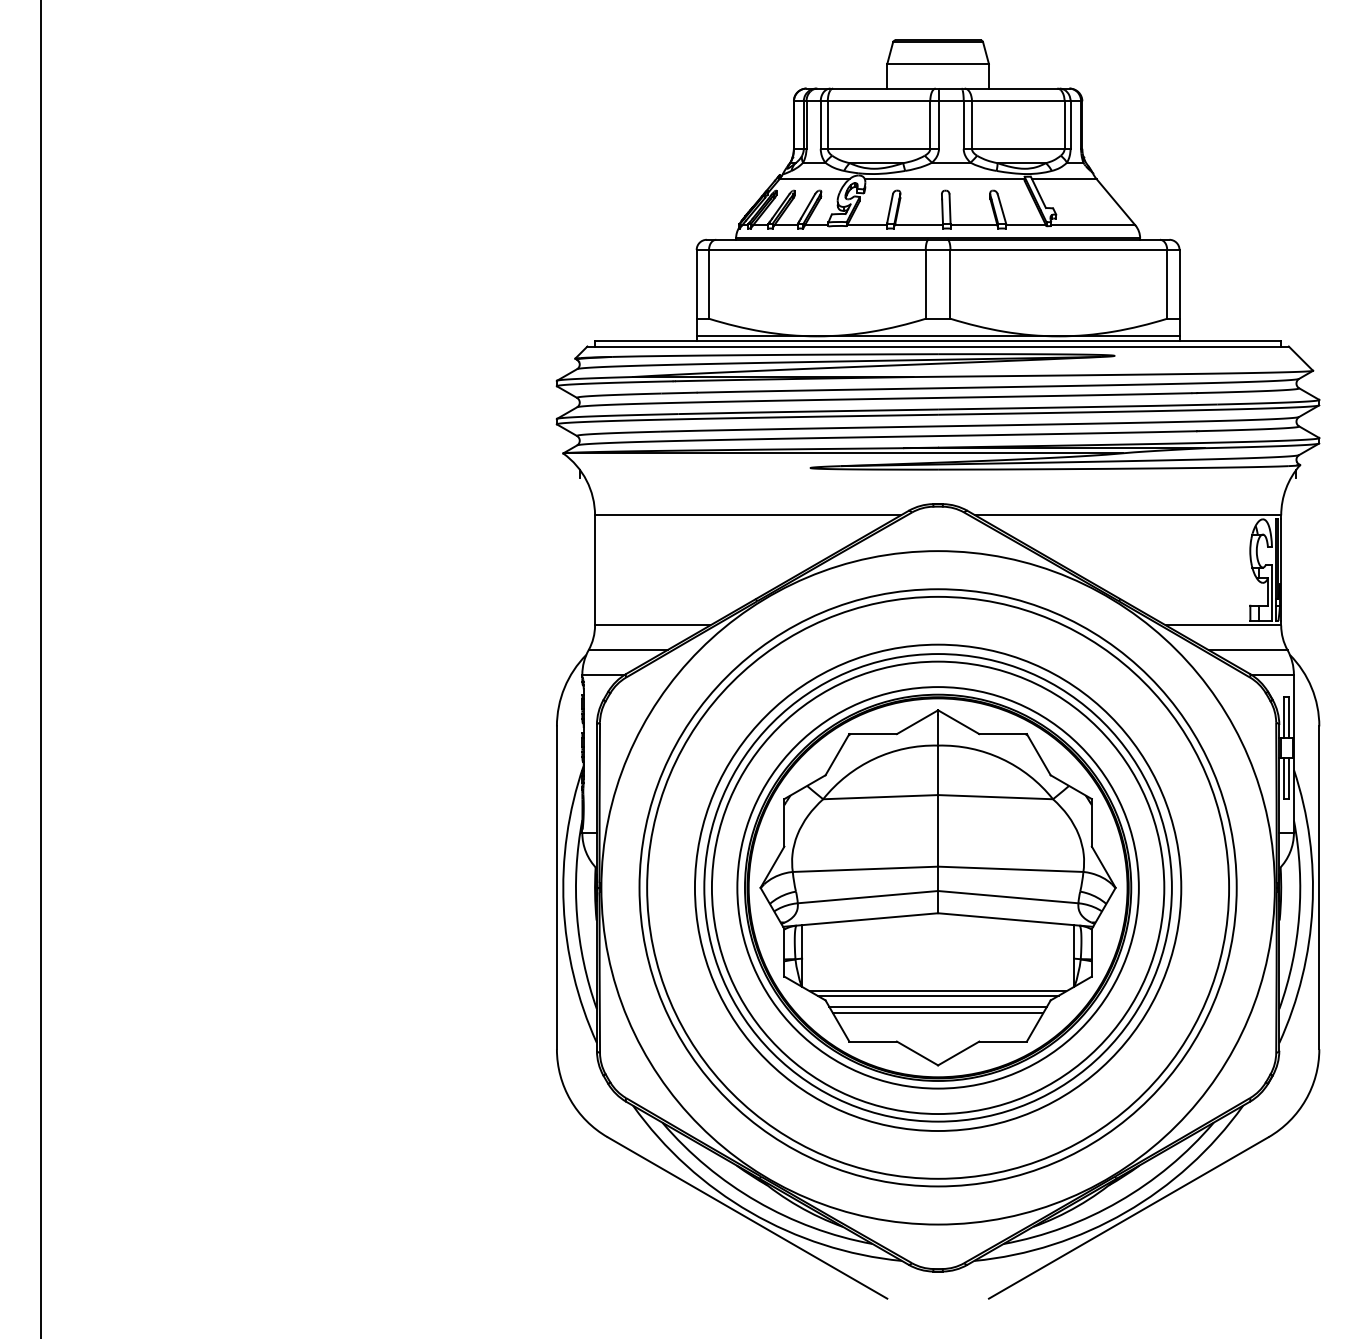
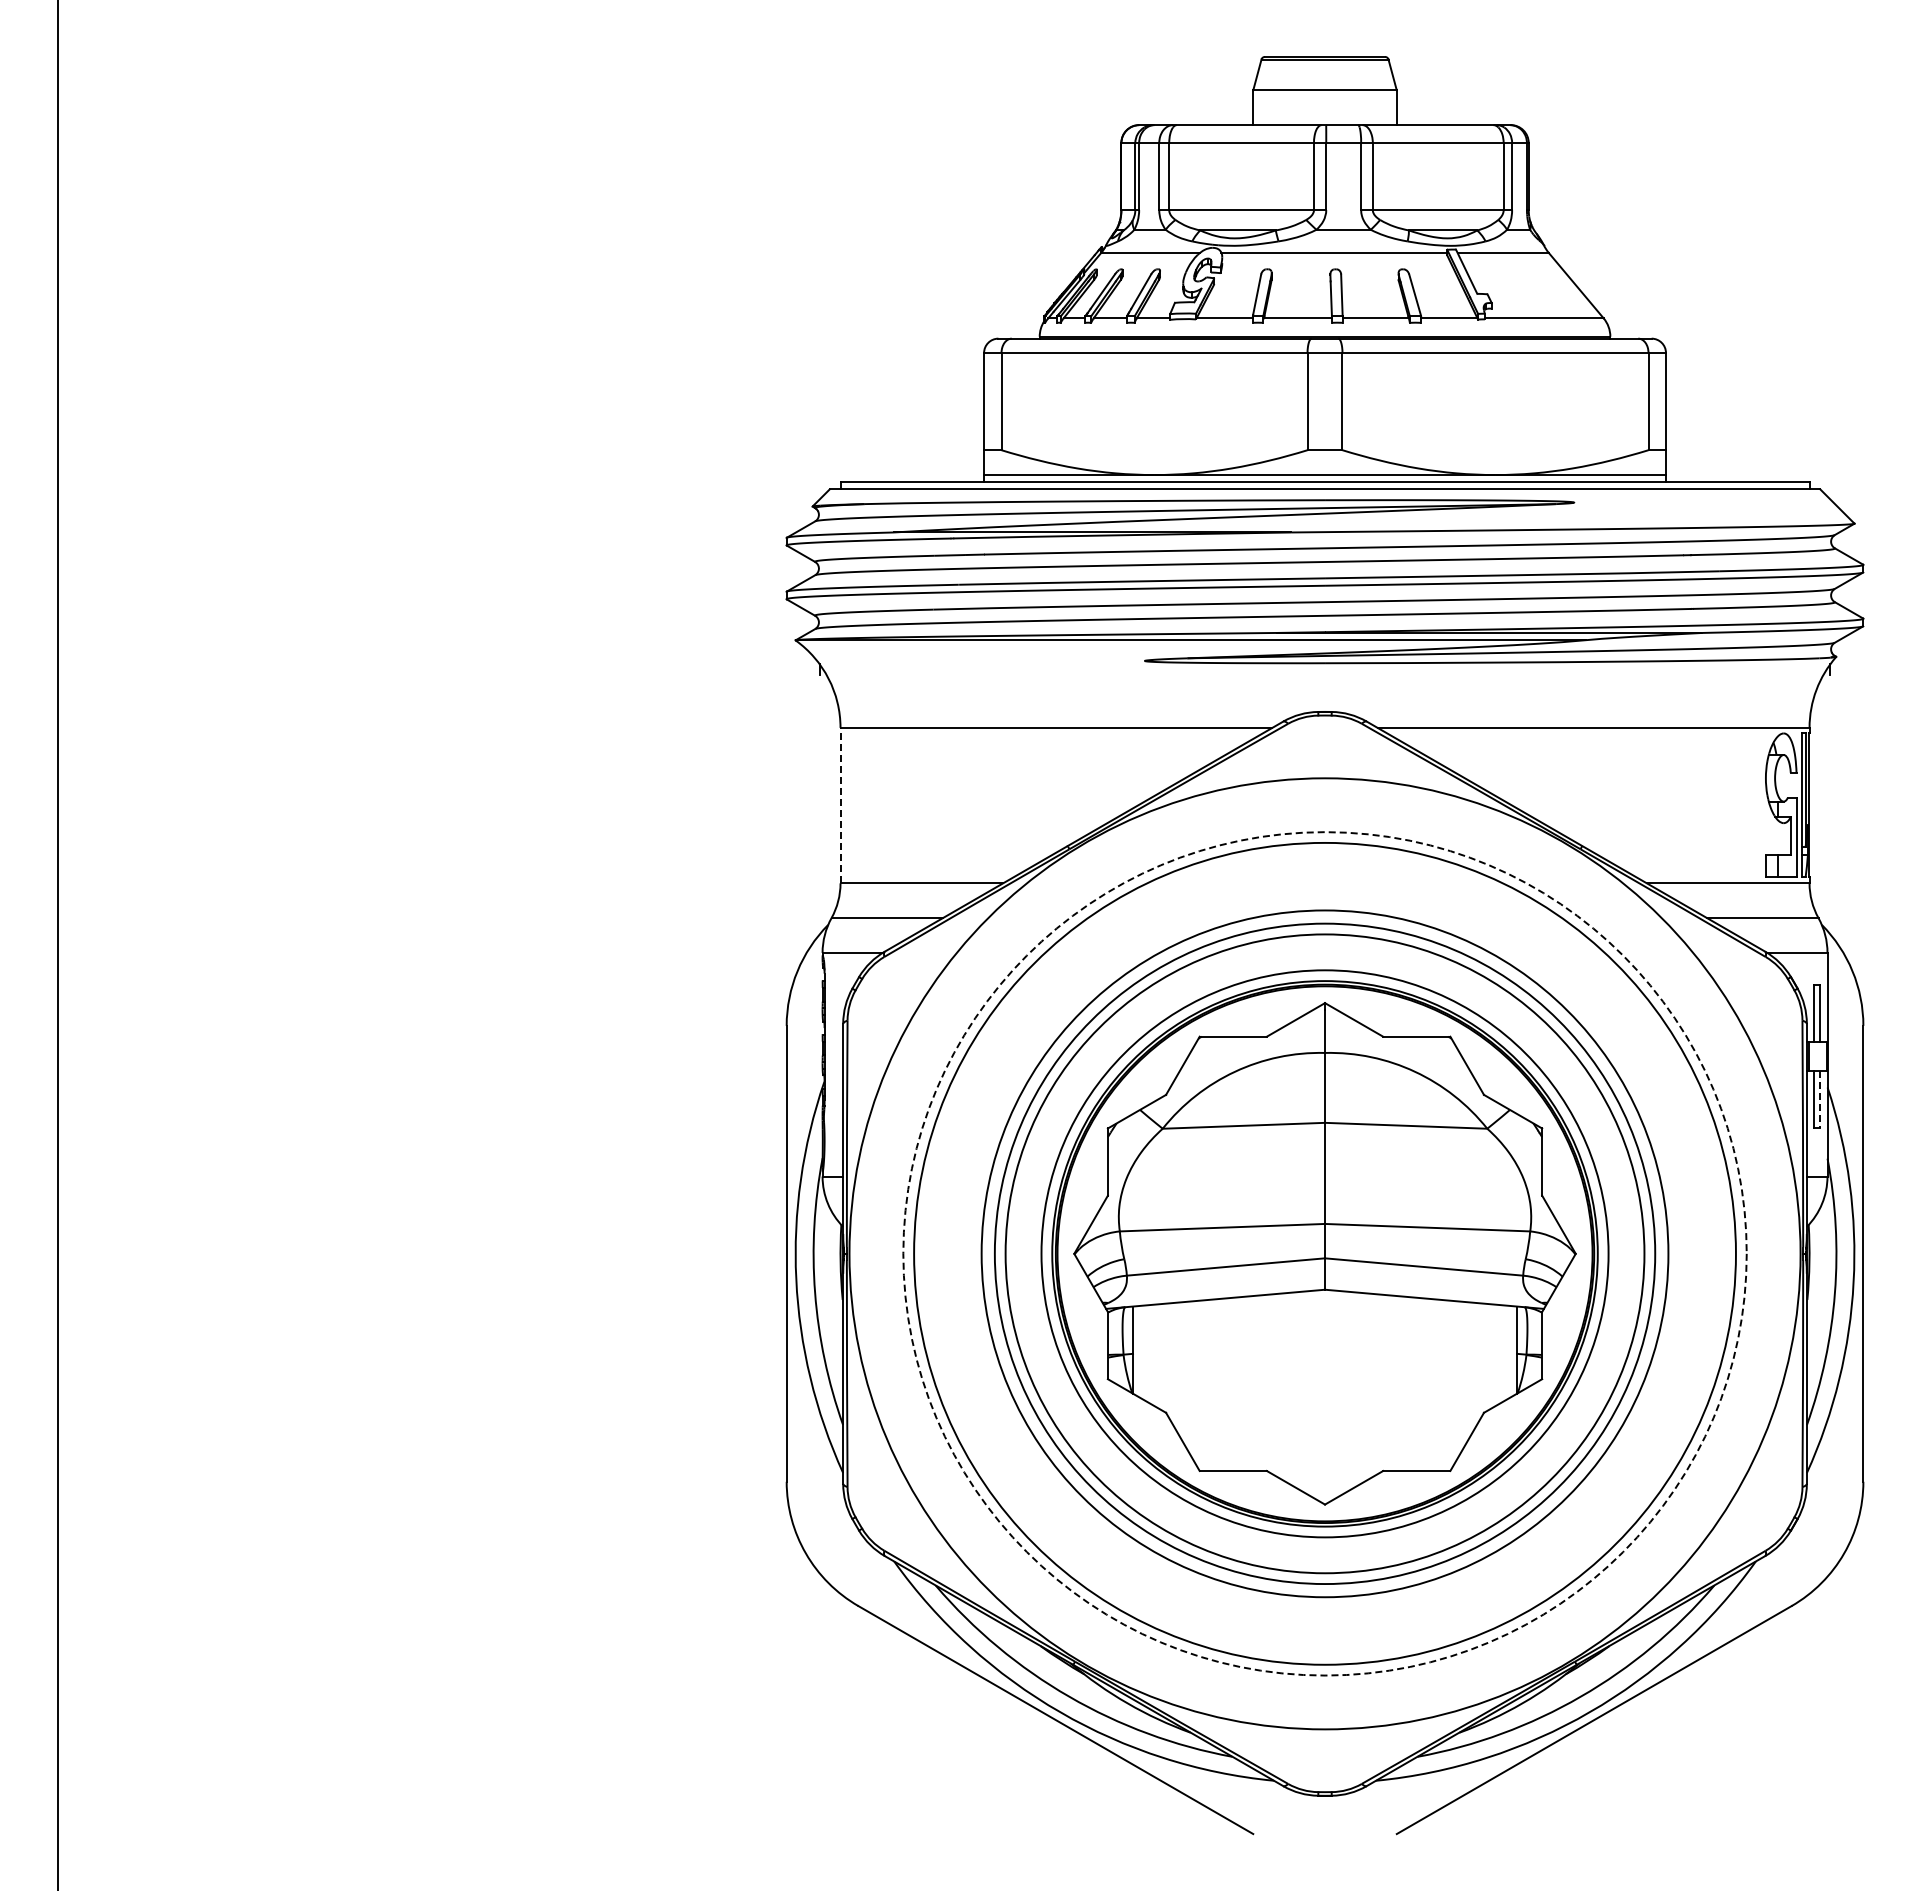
line: (595, 570) -> (840, 805), solid -> dashed
line: (1288, 778) -> (1820, 1099), solid -> dashed
circle: (937, 887) -> (1324, 1253), solid -> dashed
line: (937, 991) -> (1324, 1400), removed
line: (937, 995) -> (1324, 1406), removed
line: (937, 1007) -> (1324, 1422), removed
line: (937, 1013) -> (1324, 1431), removed

